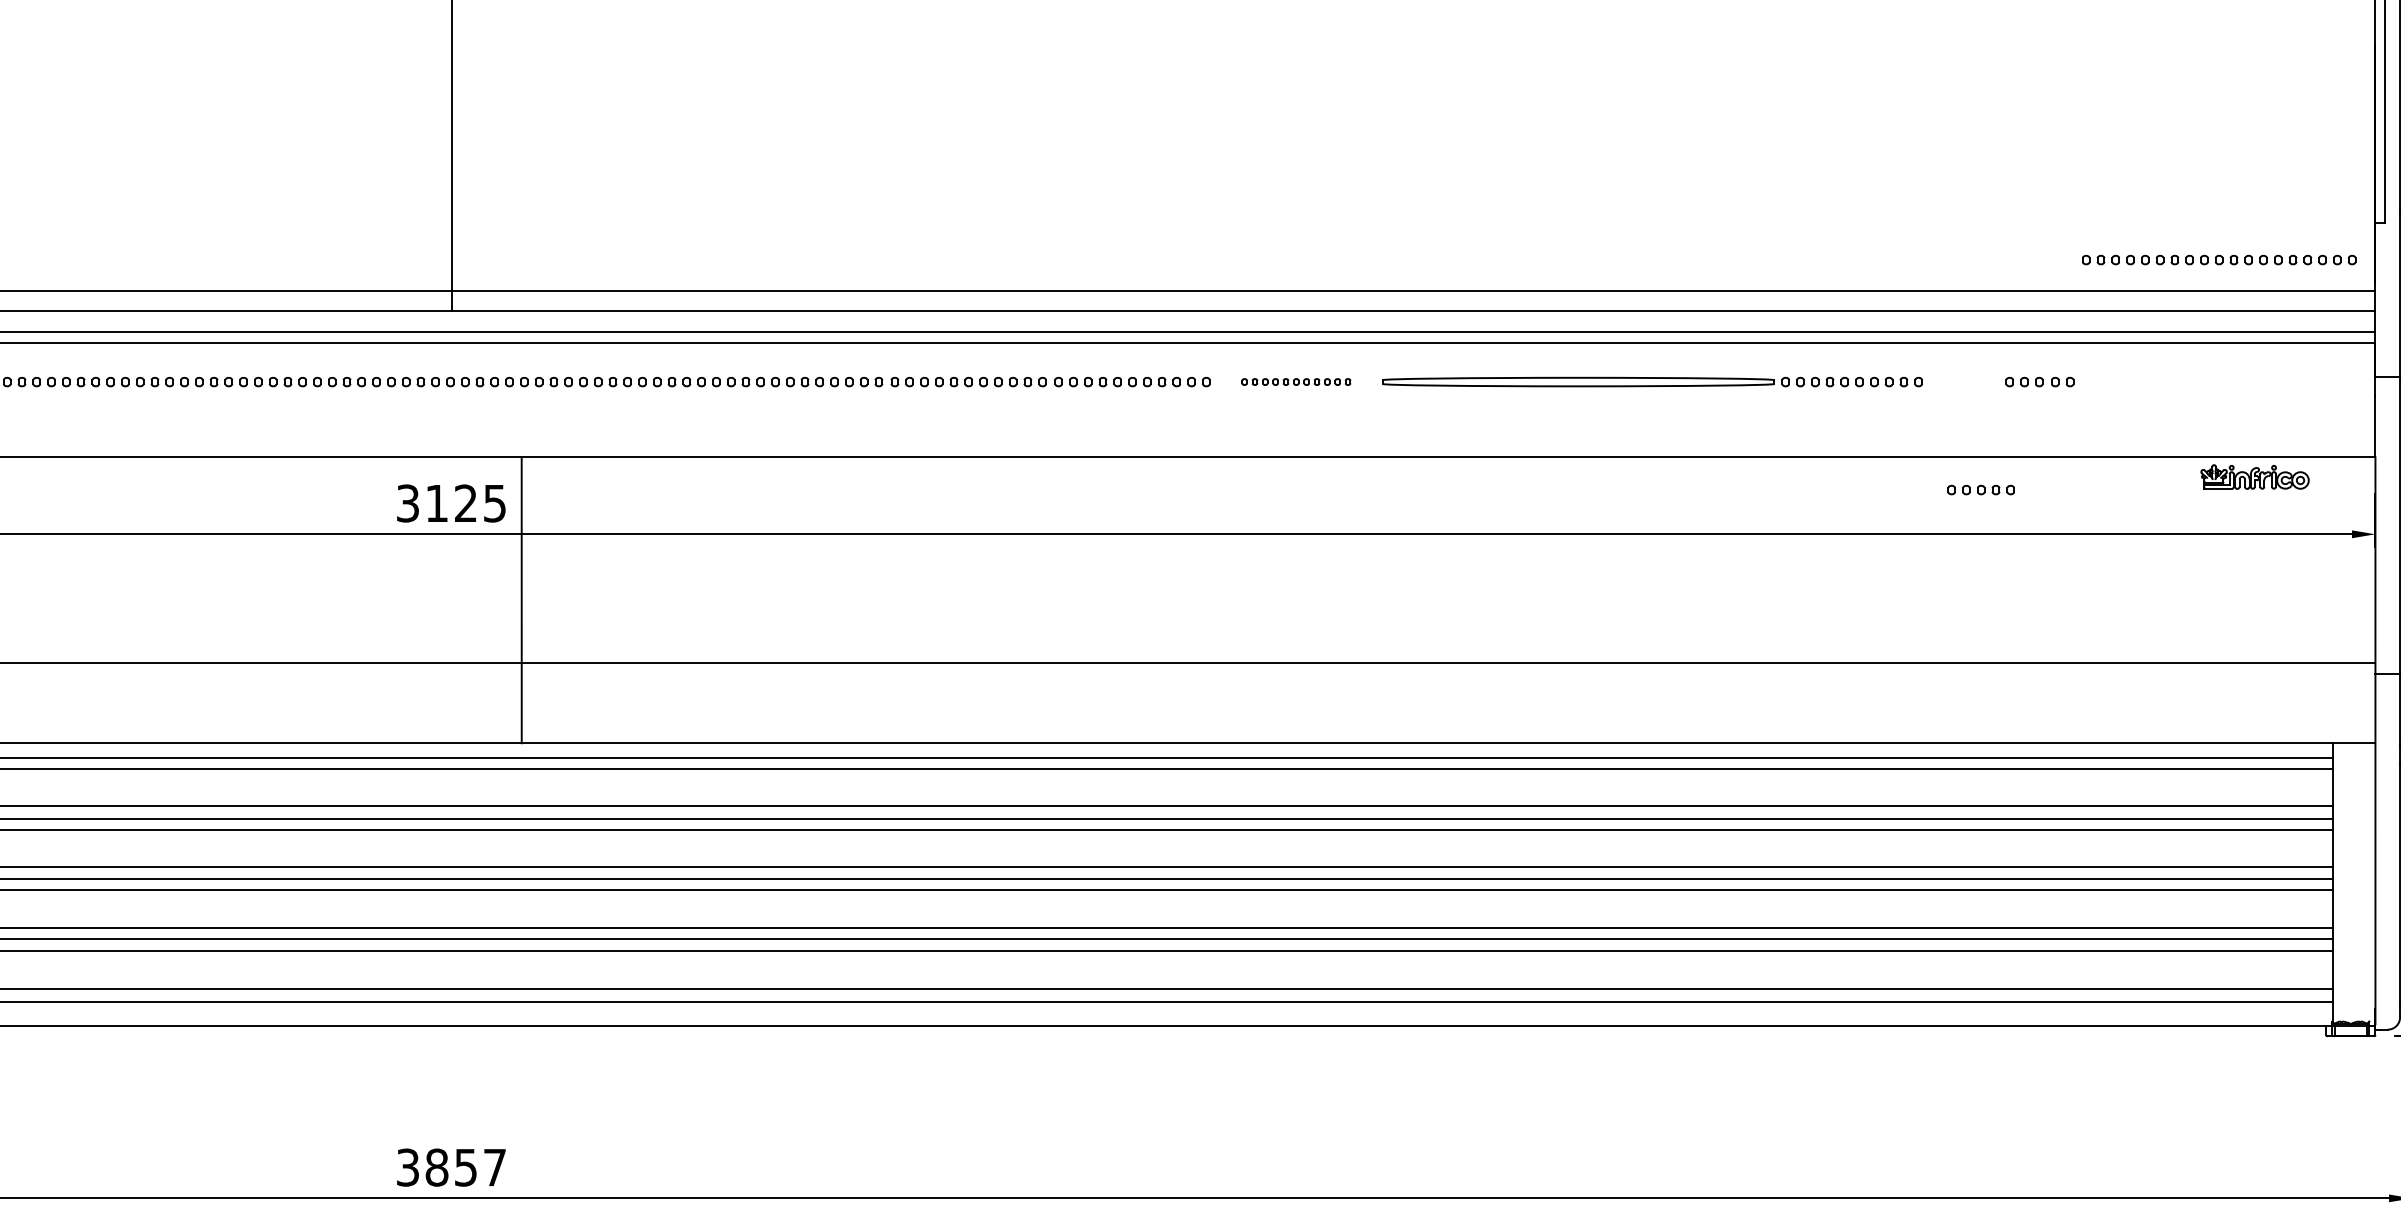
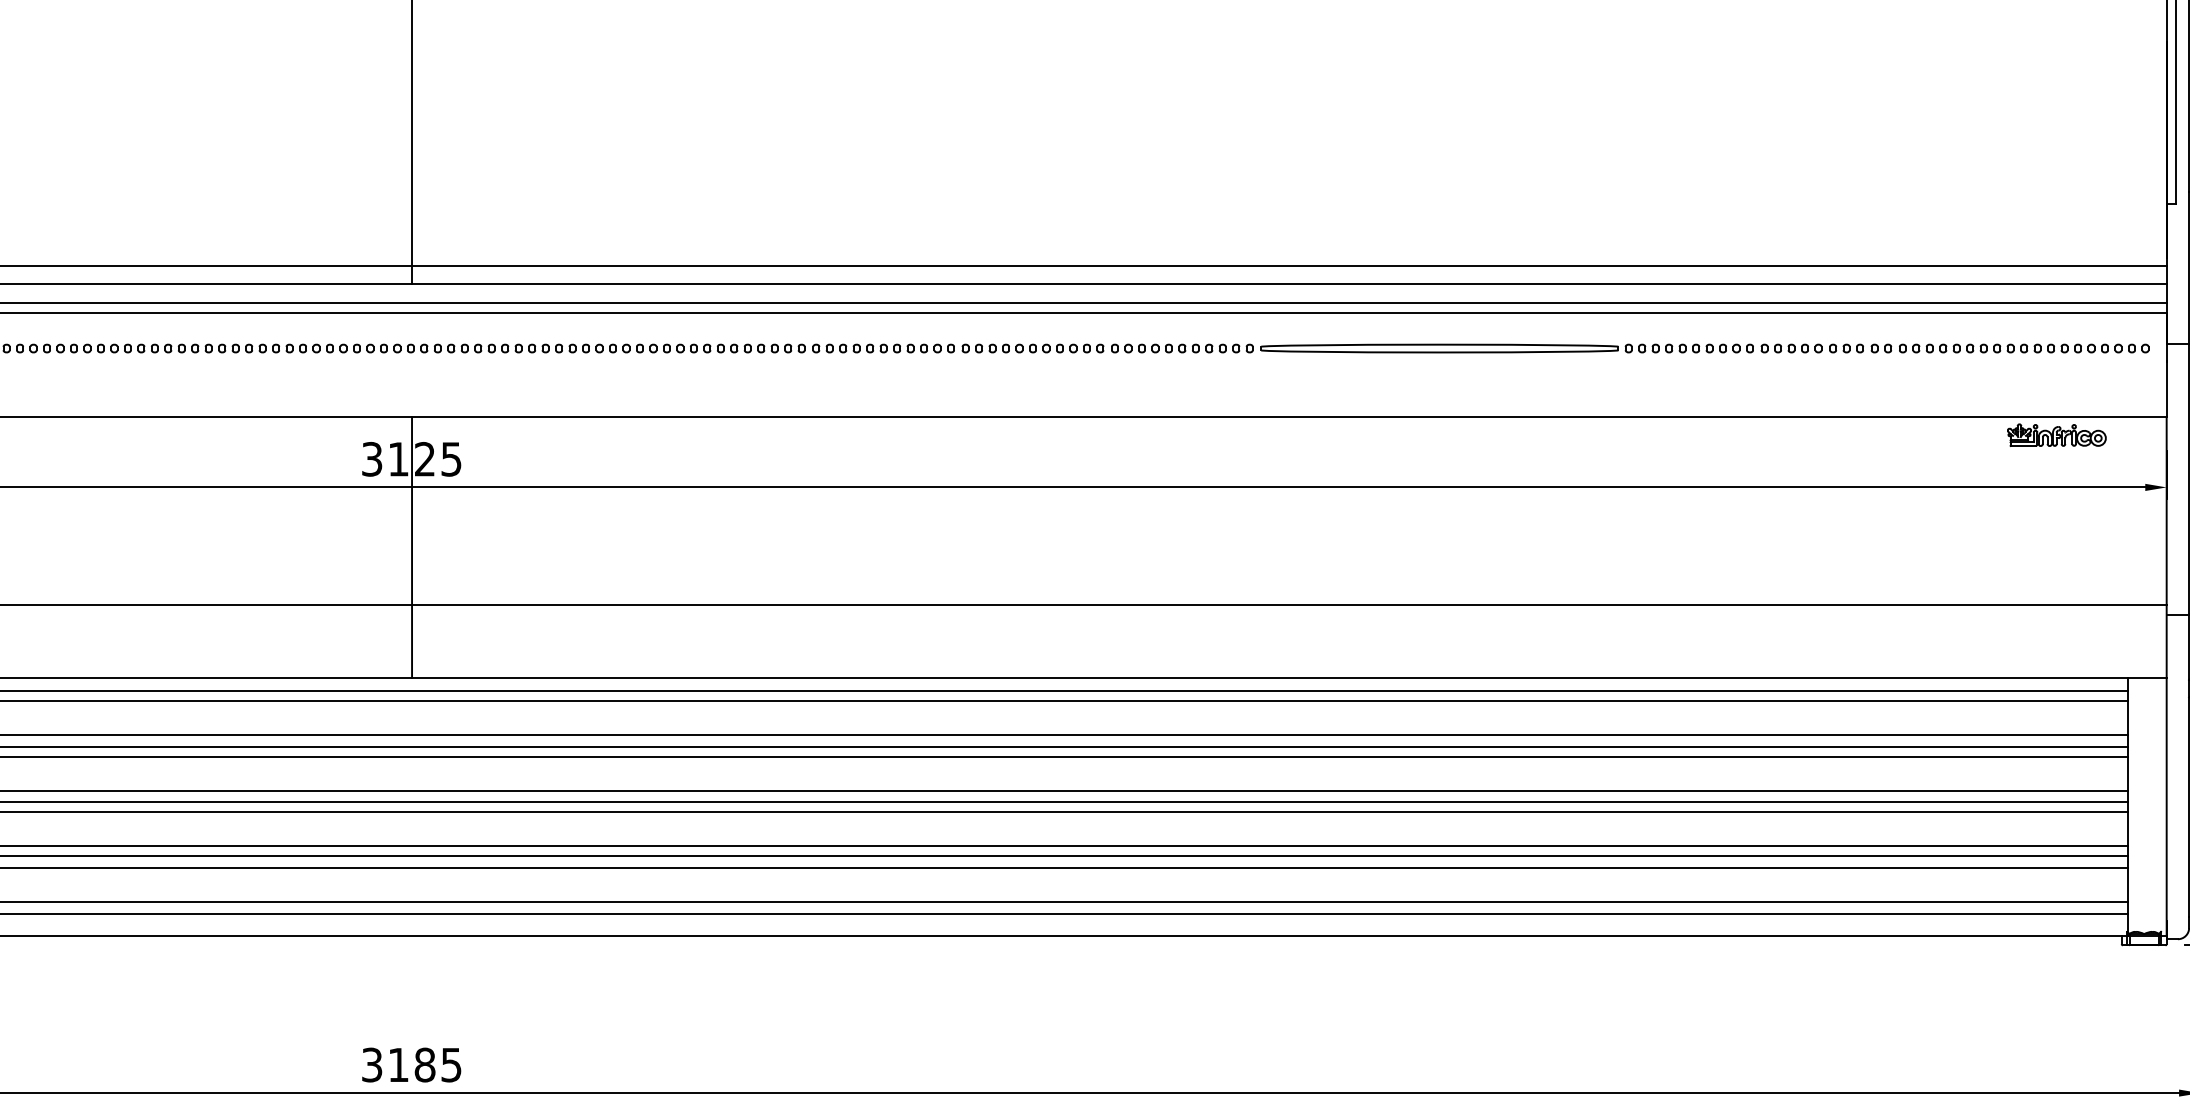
part: (2219, 259) -> (2024, 348), moved
part: (1296, 381) -> (1182, 348), size x1.43
part: (1980, 489) -> (1790, 348), moved
line: (521, 600) -> (411, 547), moved
text: (465, 1167) -> (424, 1064), 3857 -> 3185

